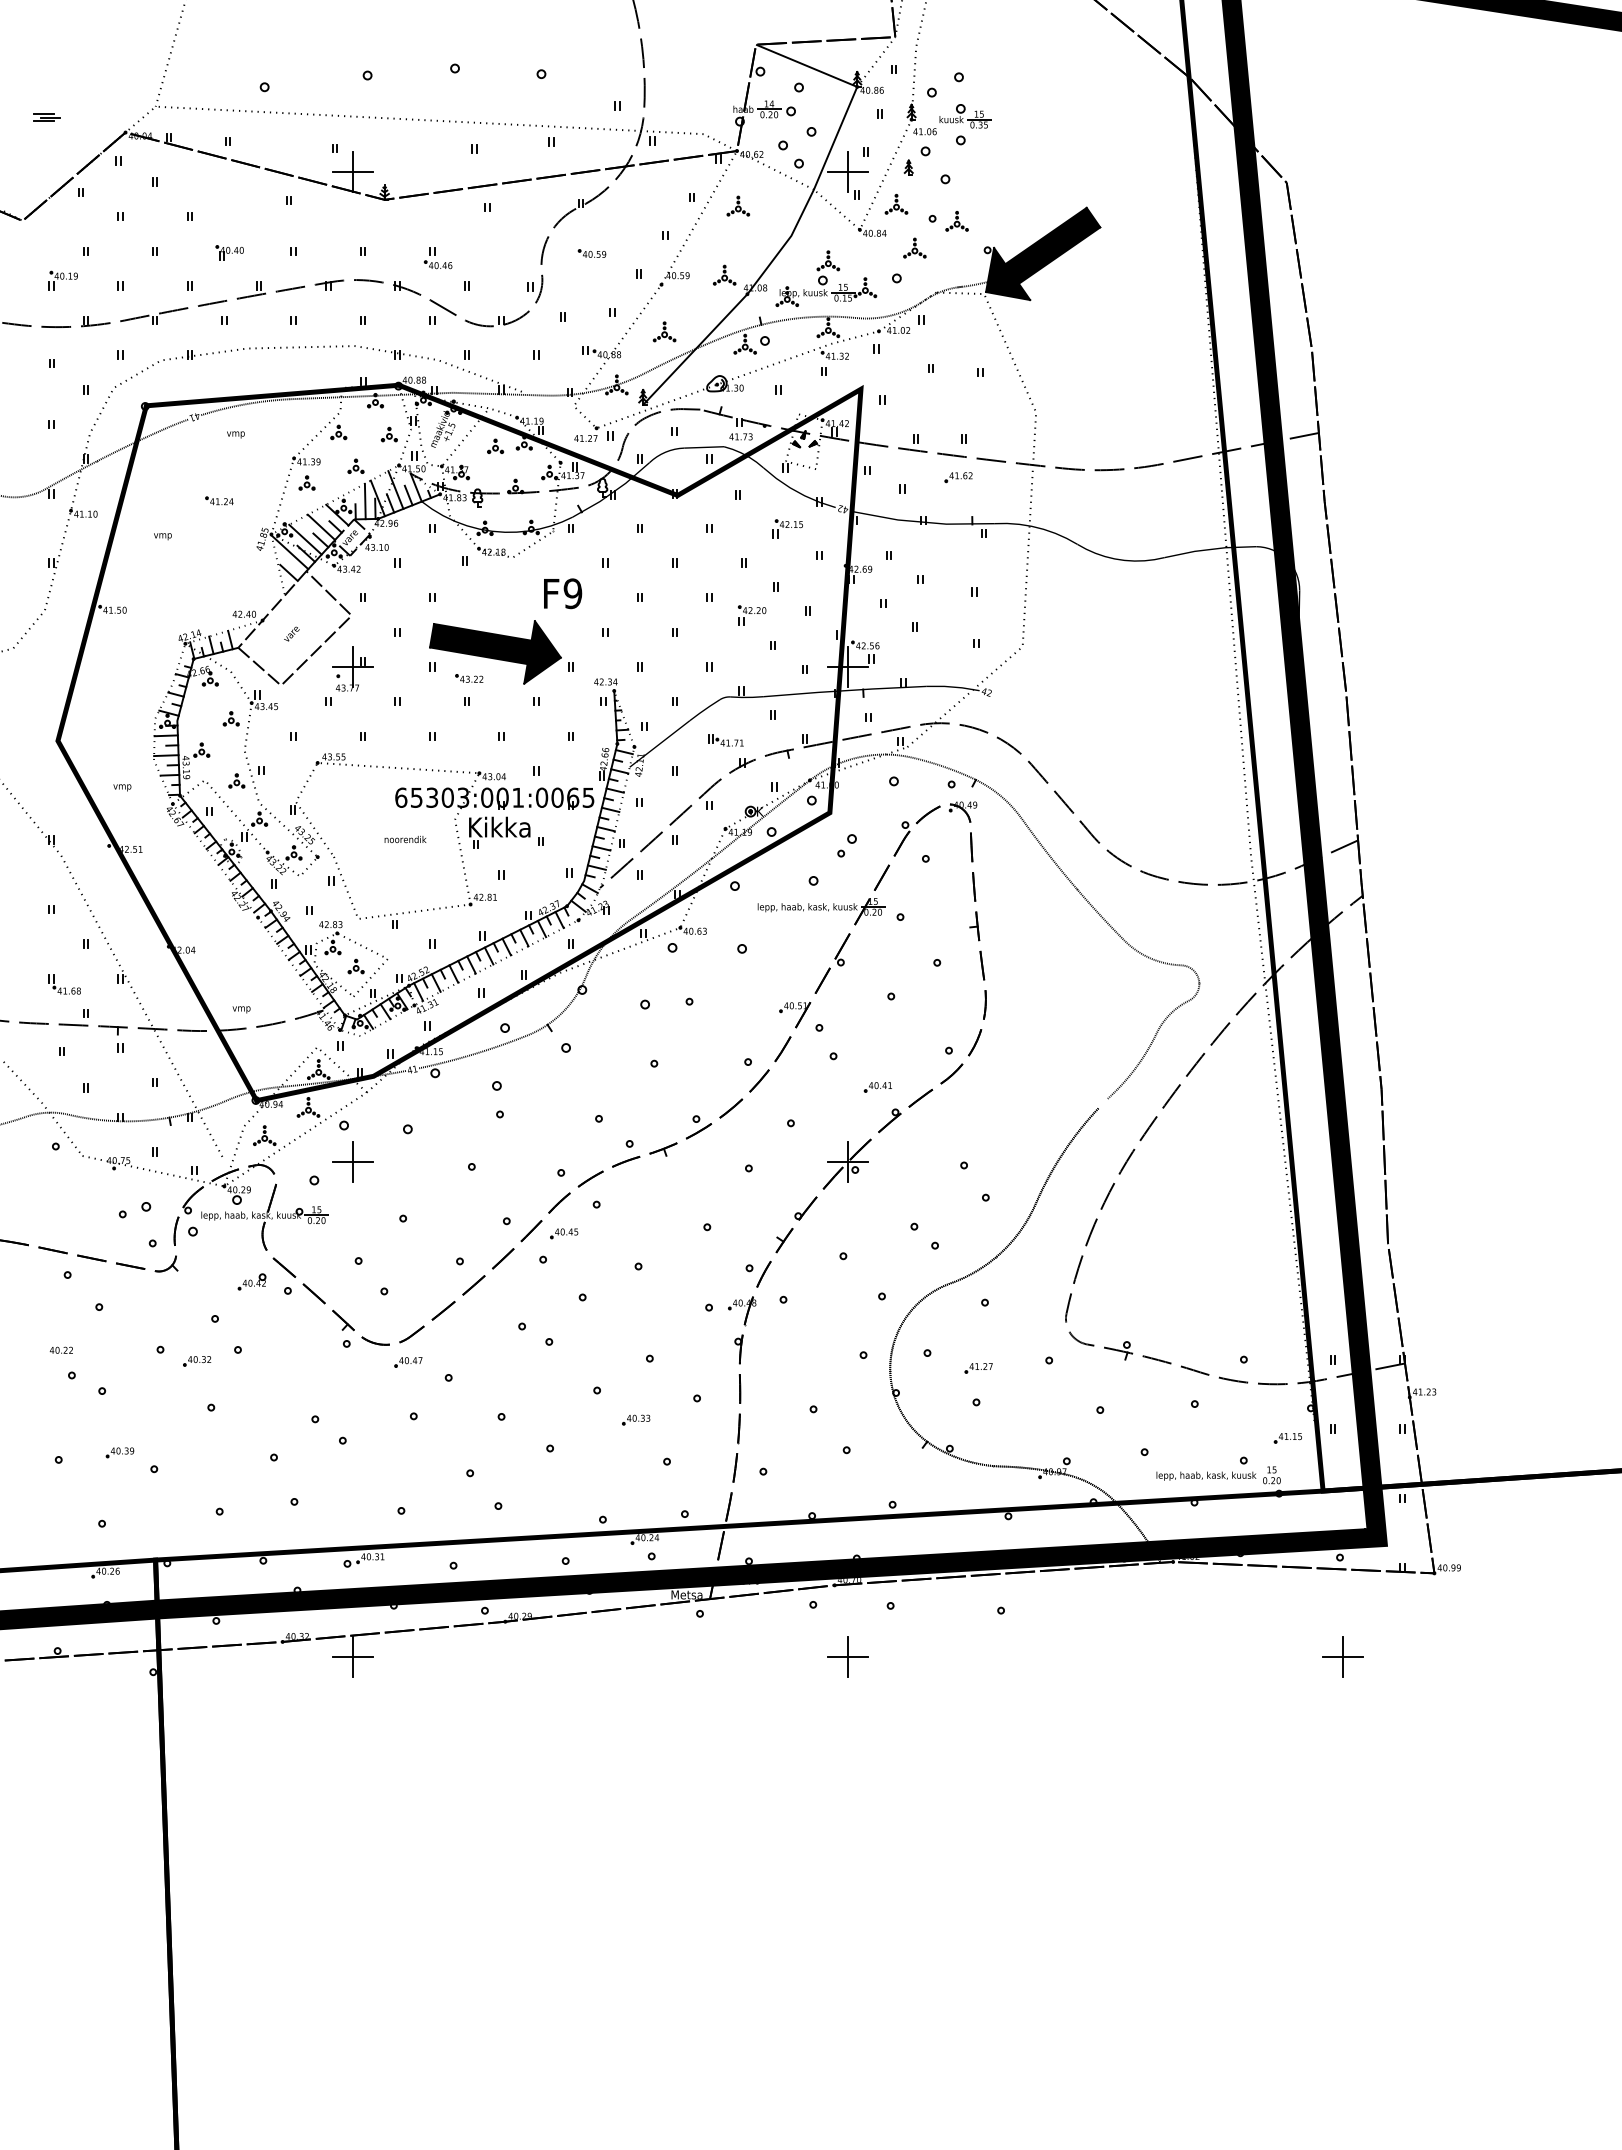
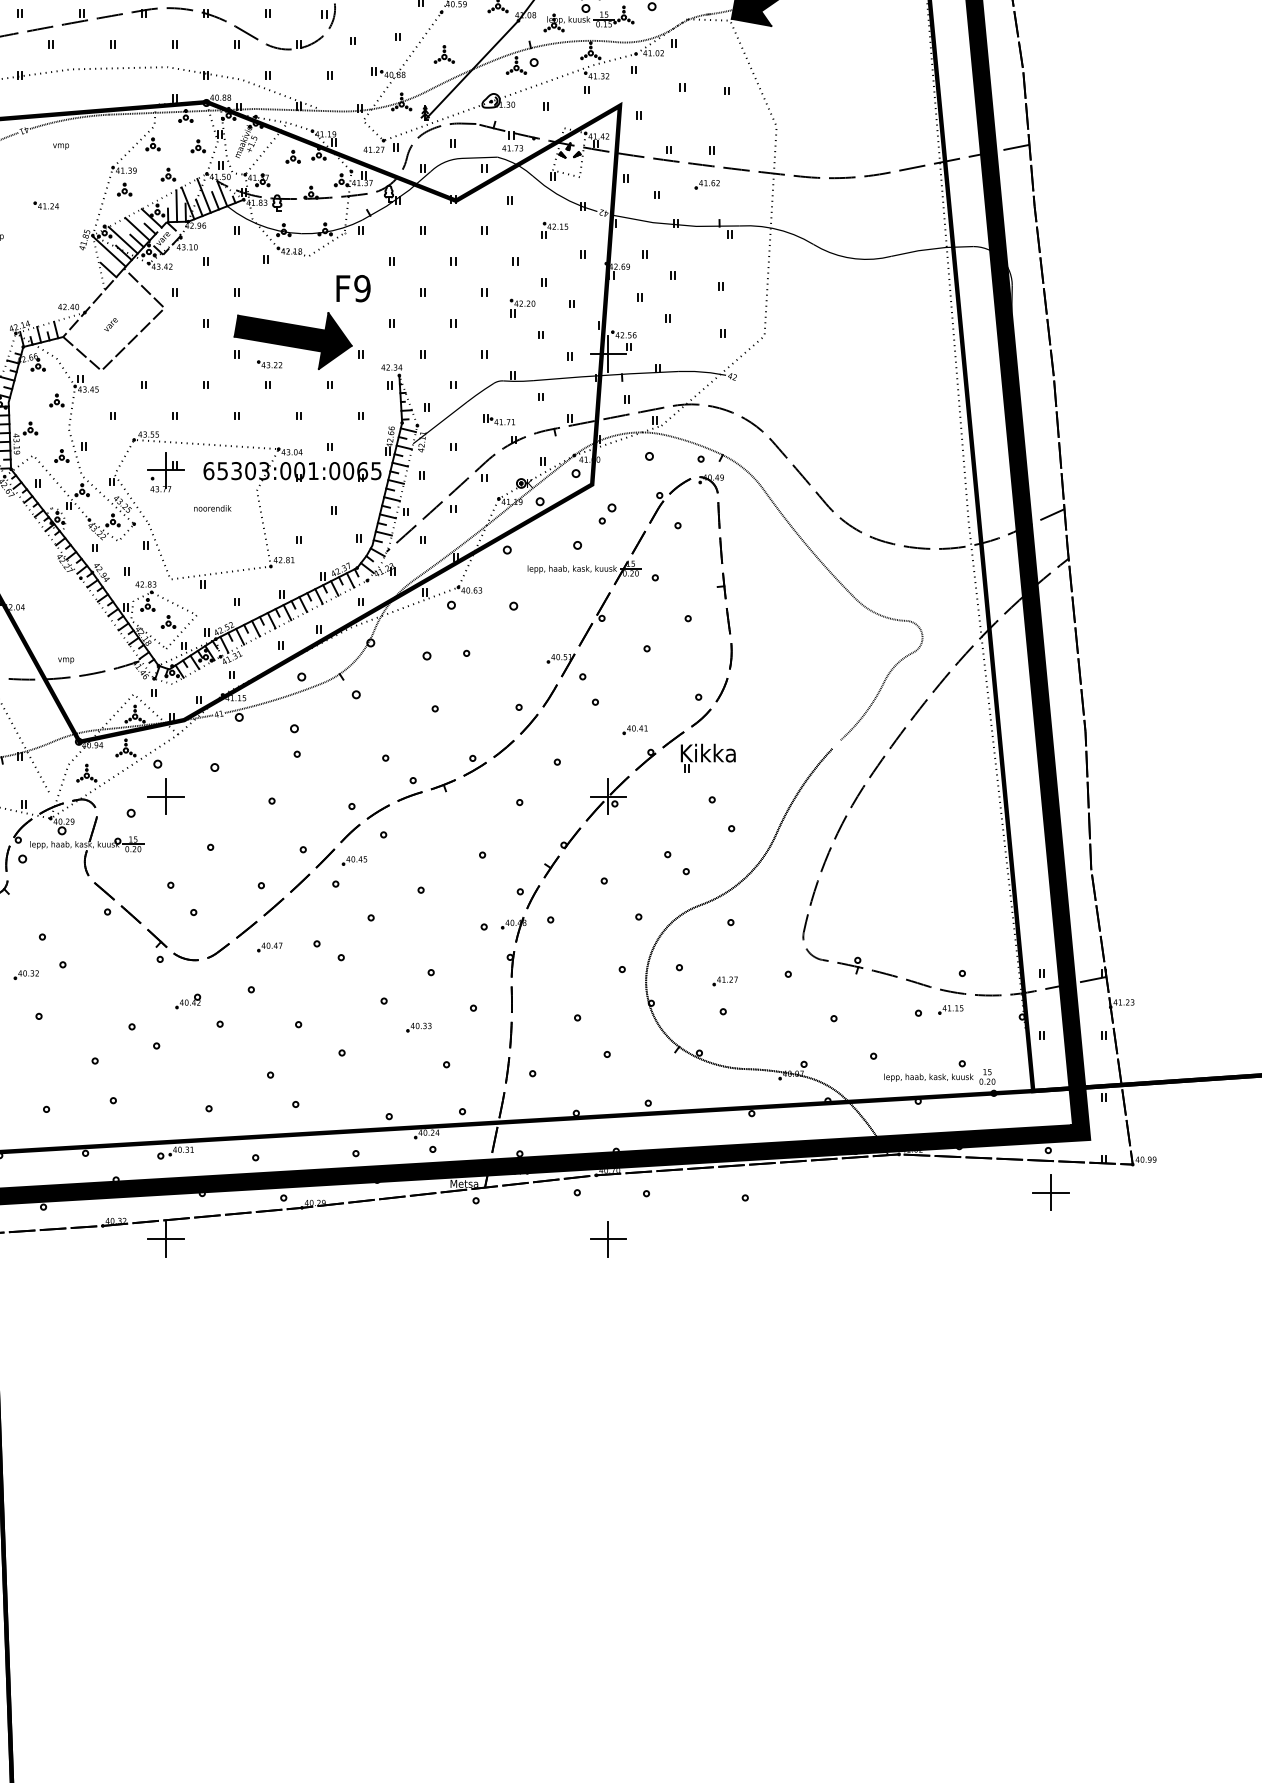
part: (352, 668) -> (165, 471), moved
part: (499, 832) -> (708, 757), moved
part: (251, 1281) -> (187, 1001), moved
part: (408, 1362) -> (269, 947), moved
part: (1287, 1438) -> (950, 1010), moved
part: (1342, 1656) -> (1050, 1192), moved

